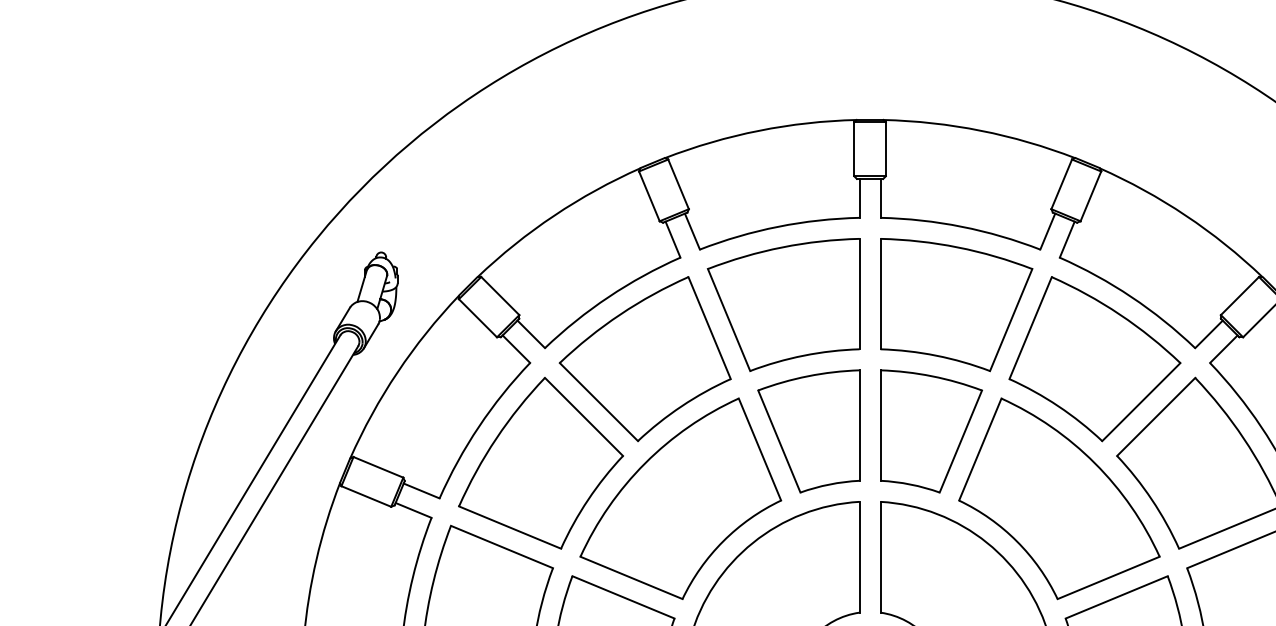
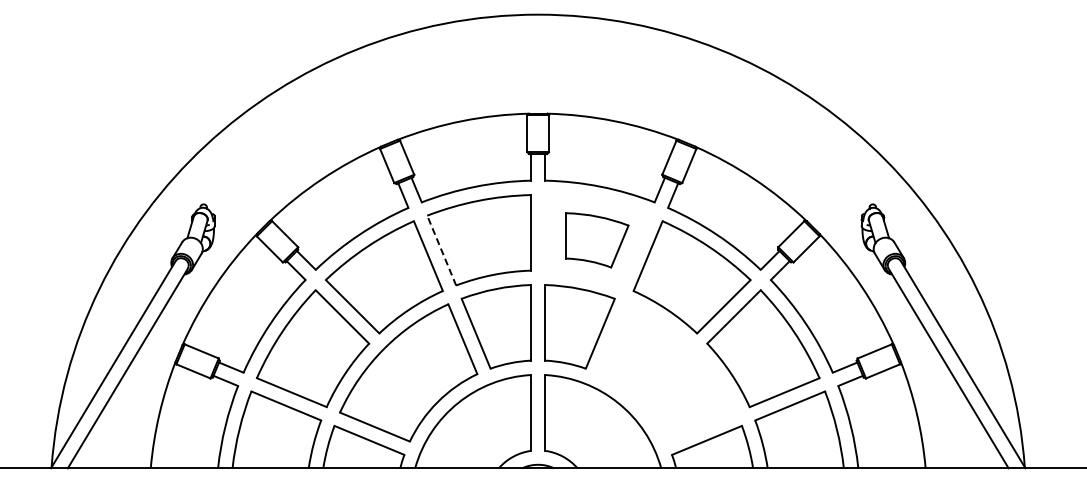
part: (956, 305) -> (597, 240), size x0.6
line: (728, 319) -> (441, 250), solid -> dashed
part: (1058, 498) -> (667, 372), removed

